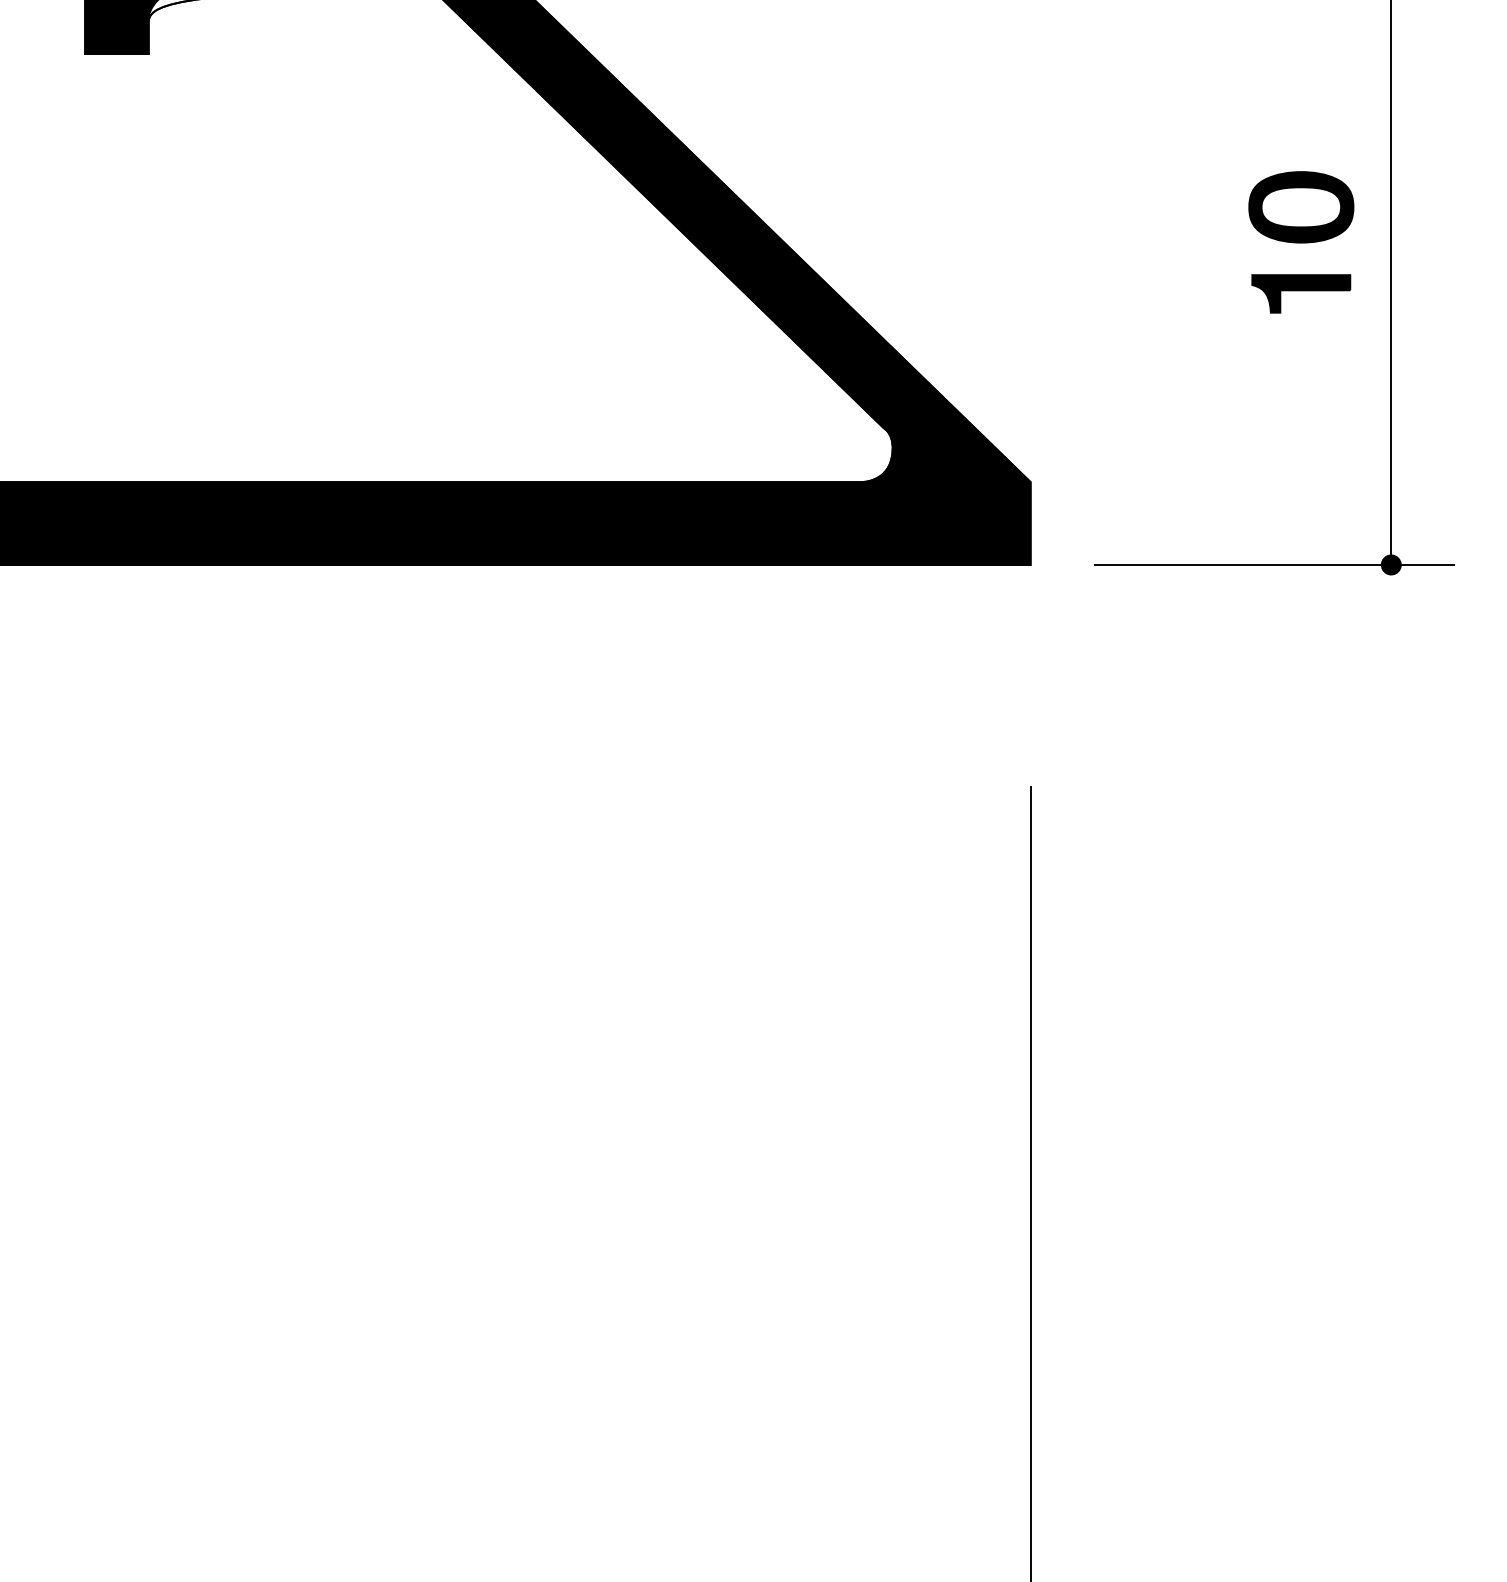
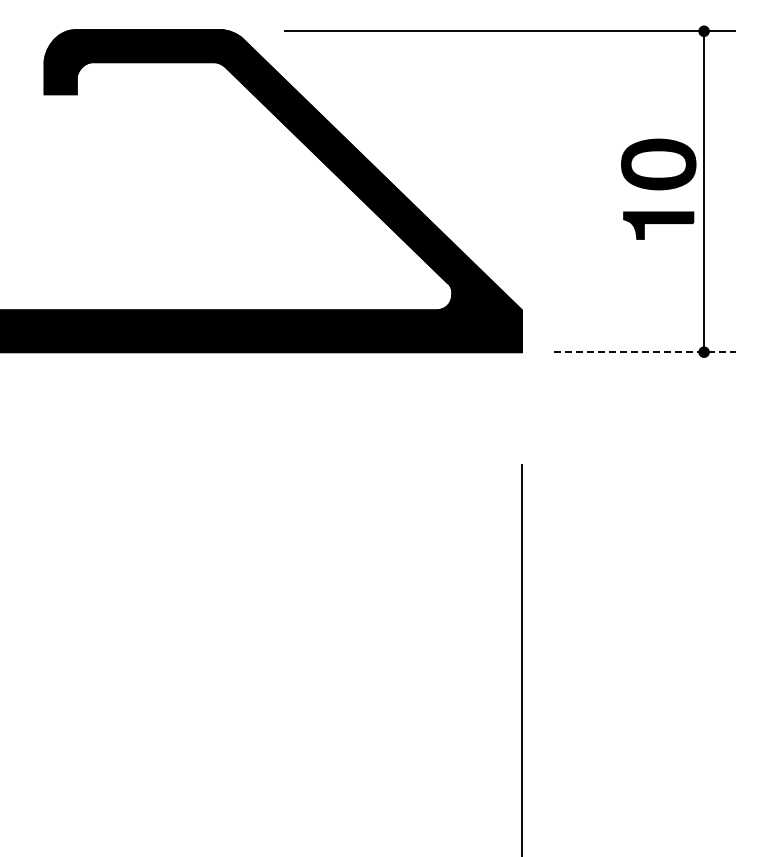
part: (1301, 242) -> (658, 189), size x1.4
line: (1275, 565) -> (645, 352), solid -> dashed

